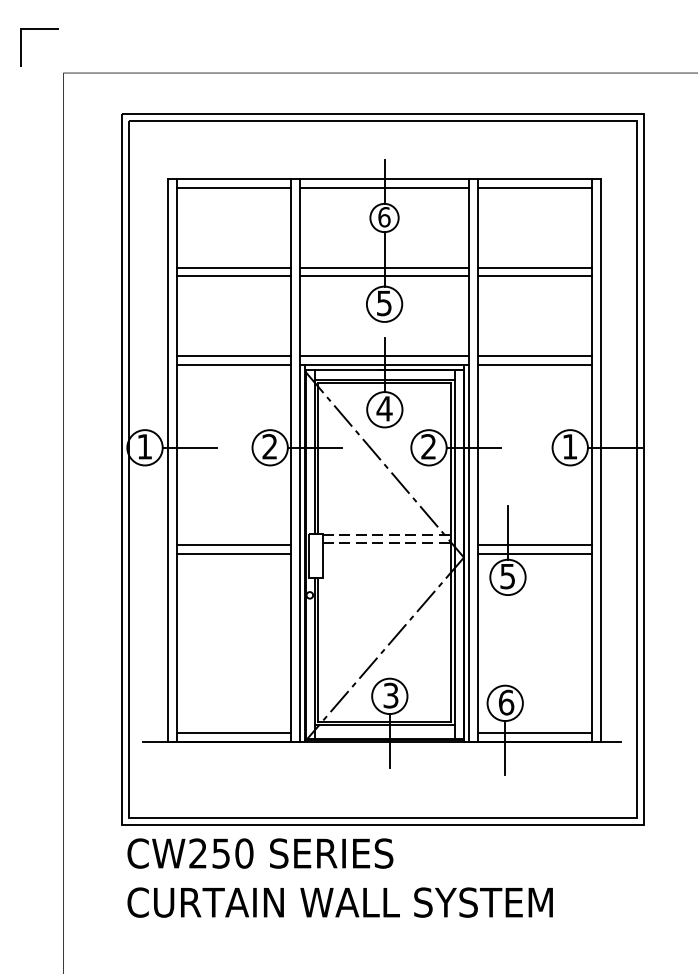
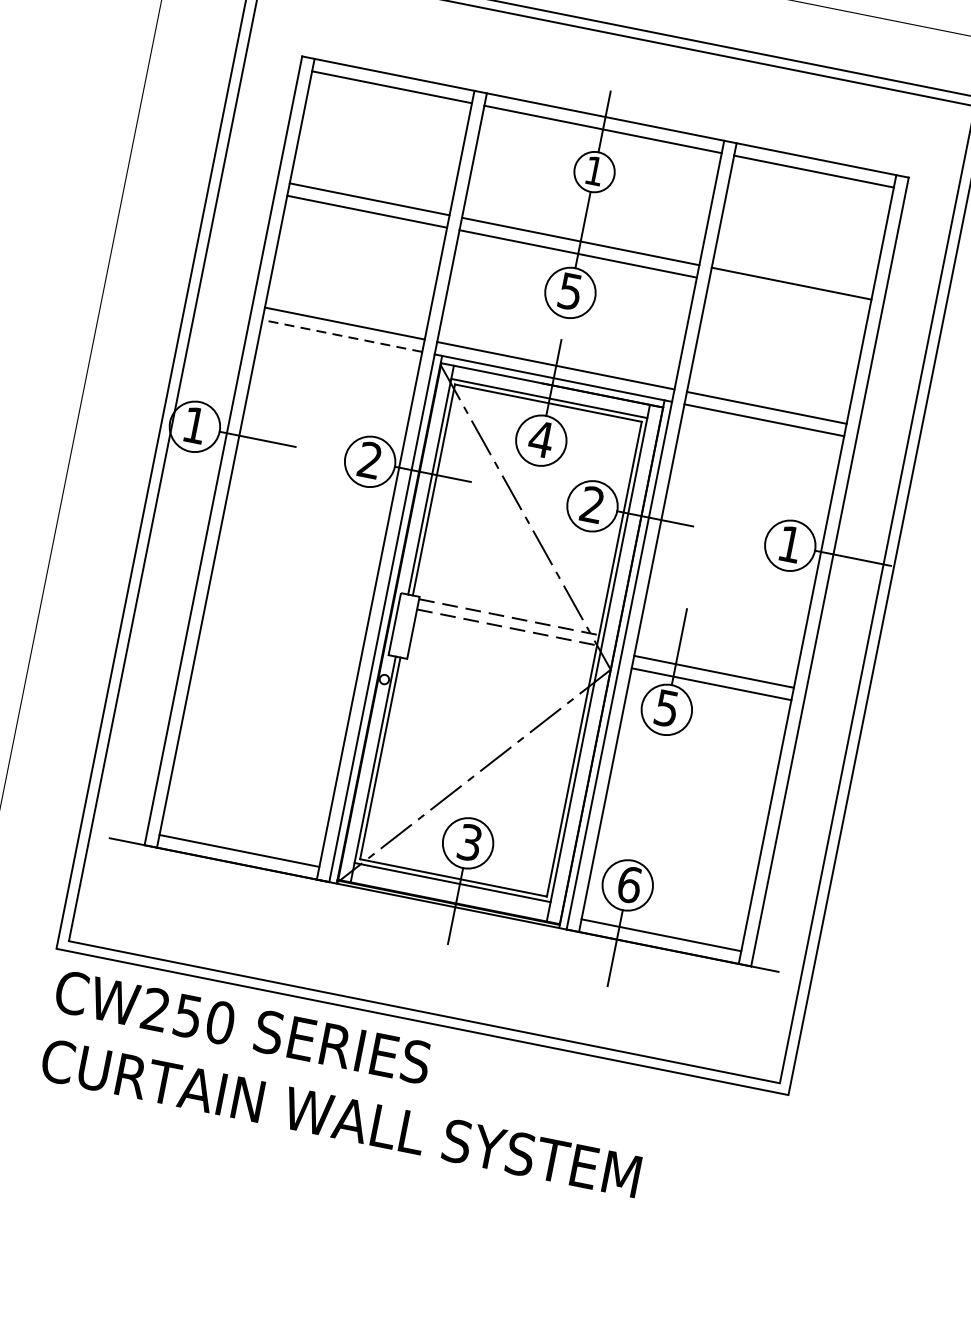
text: (384, 217) -> (594, 171), 6 -> 1
line: (535, 276) -> (789, 296), removed
line: (233, 365) -> (341, 336), solid -> dashed
line: (233, 544) -> (291, 586), removed
line: (233, 553) -> (289, 599), removed

